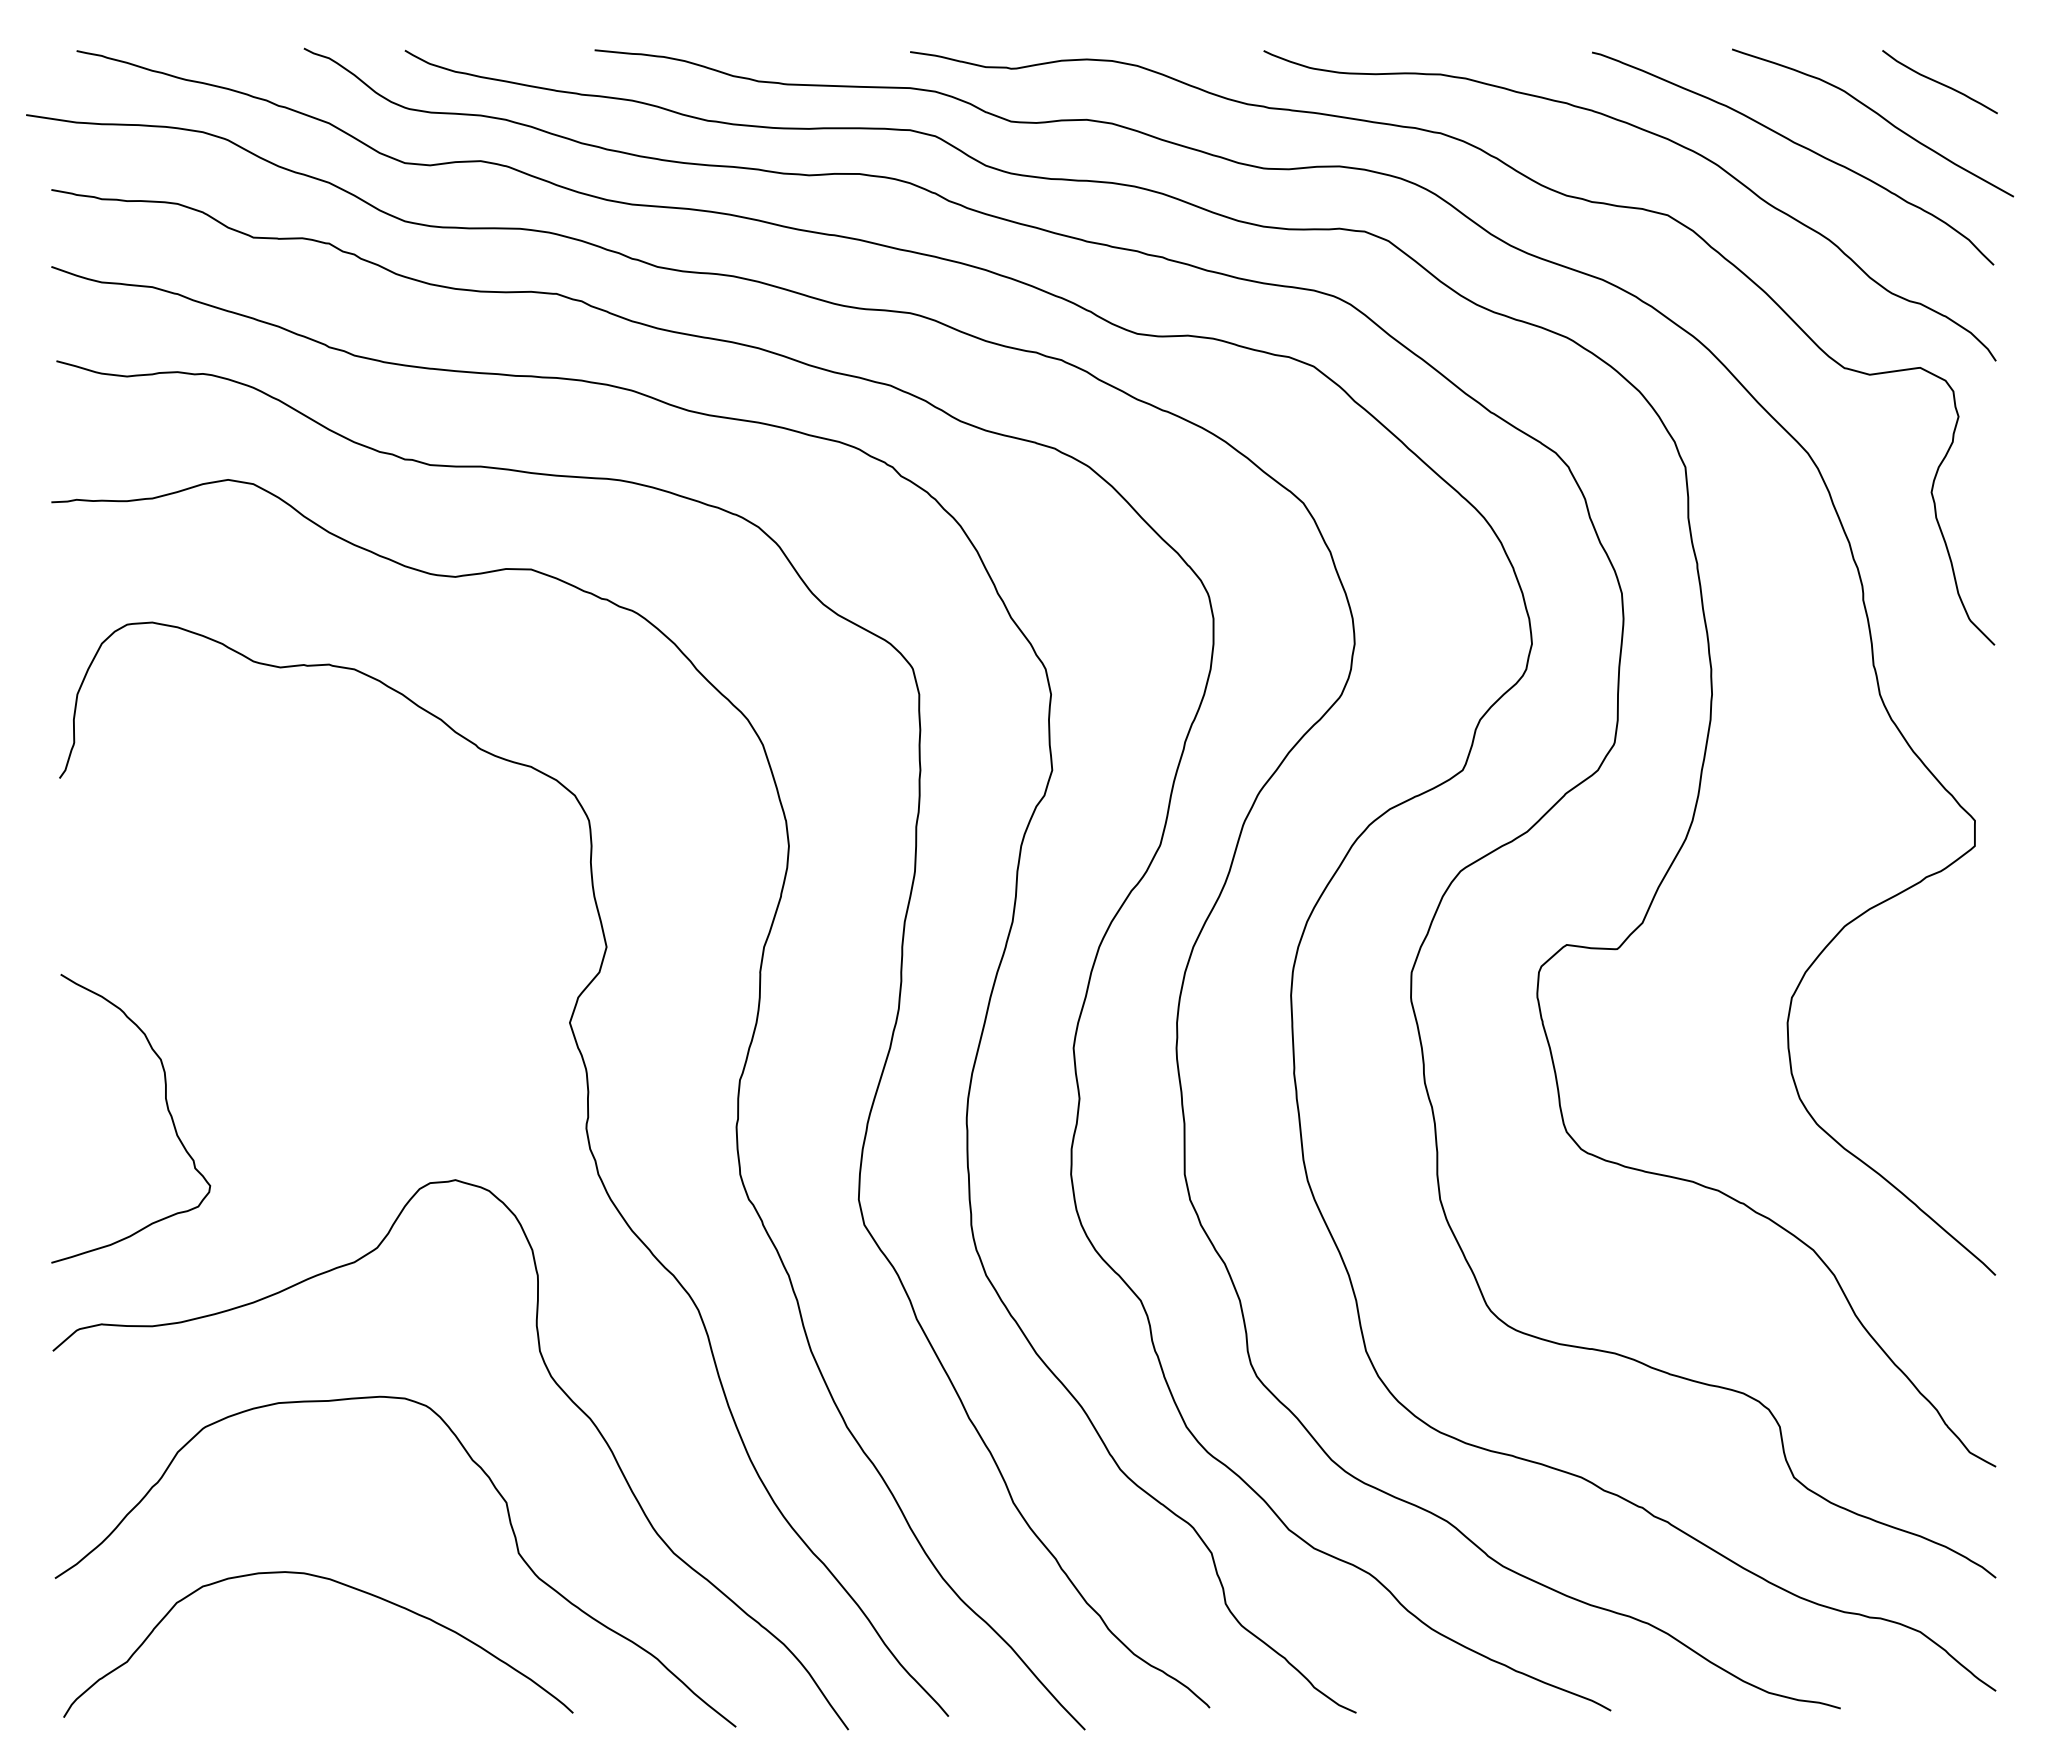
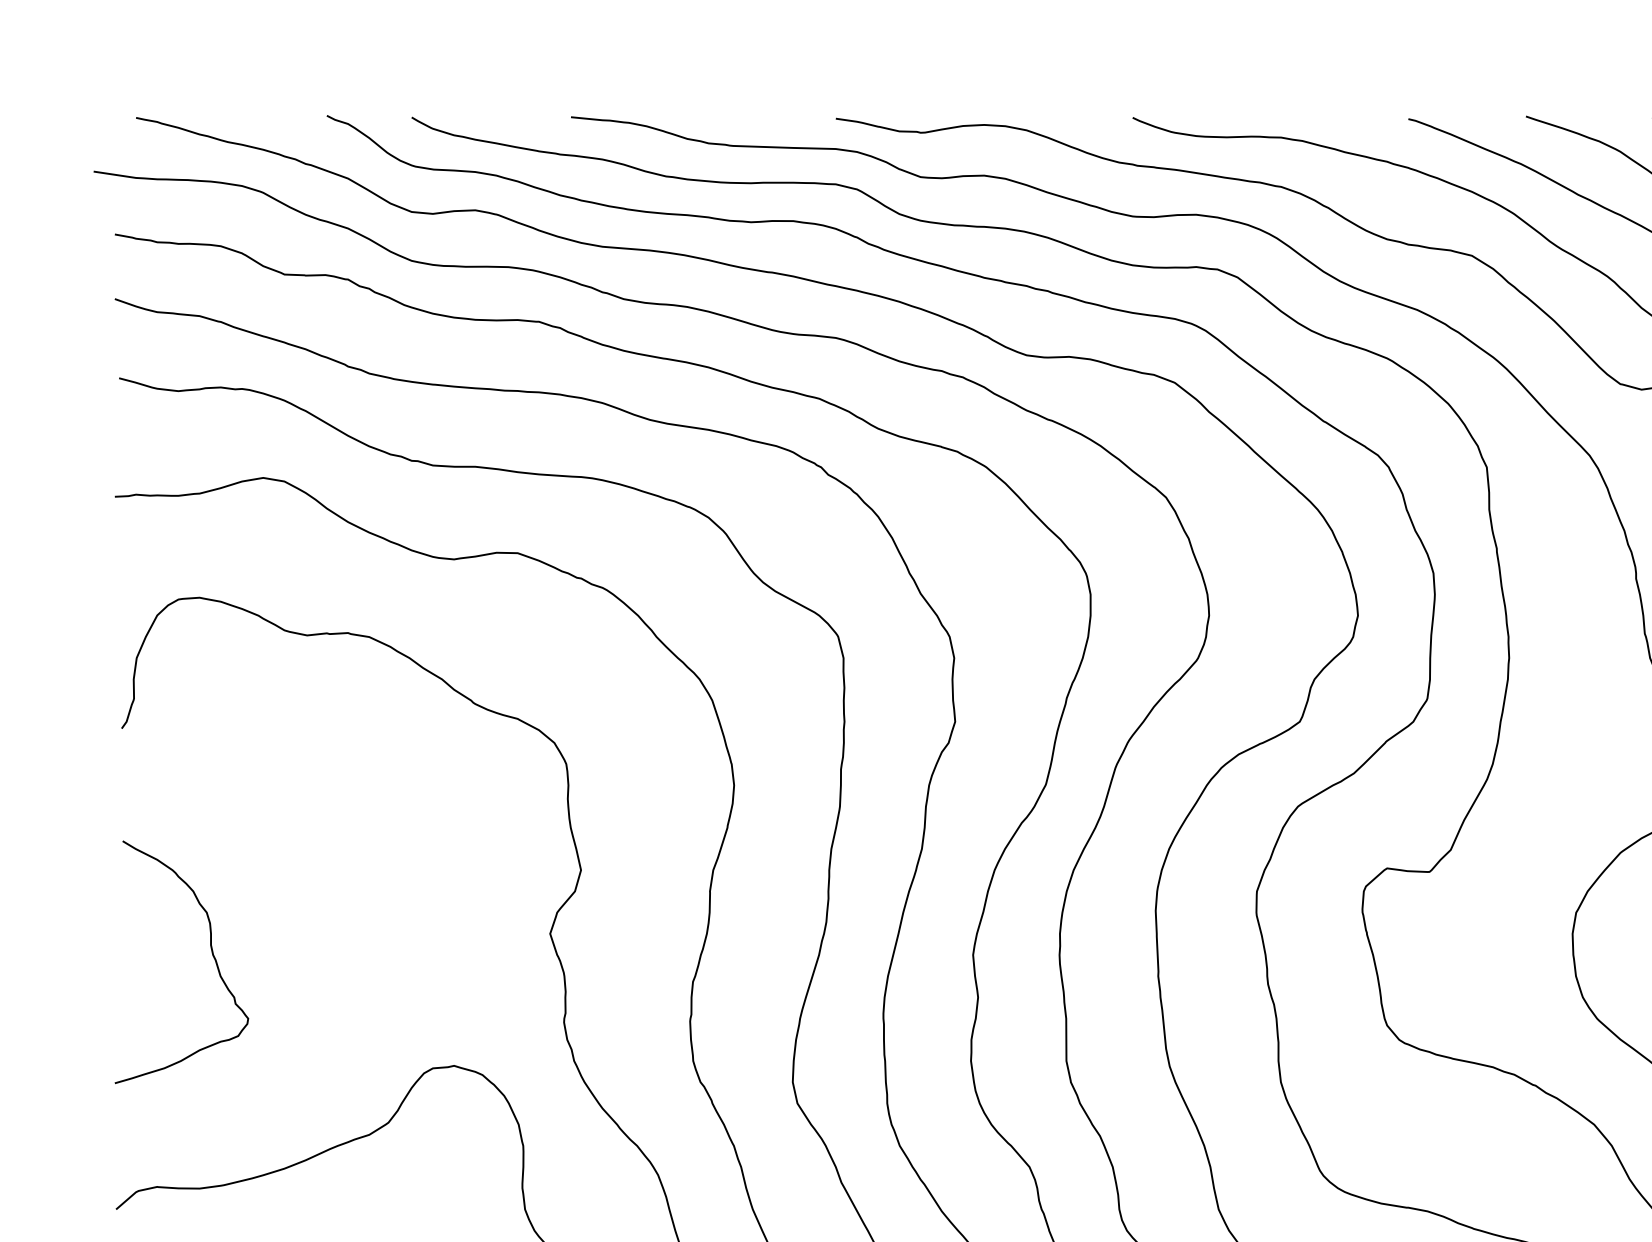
curve: (167, 1110) -> (212, 955), moved

